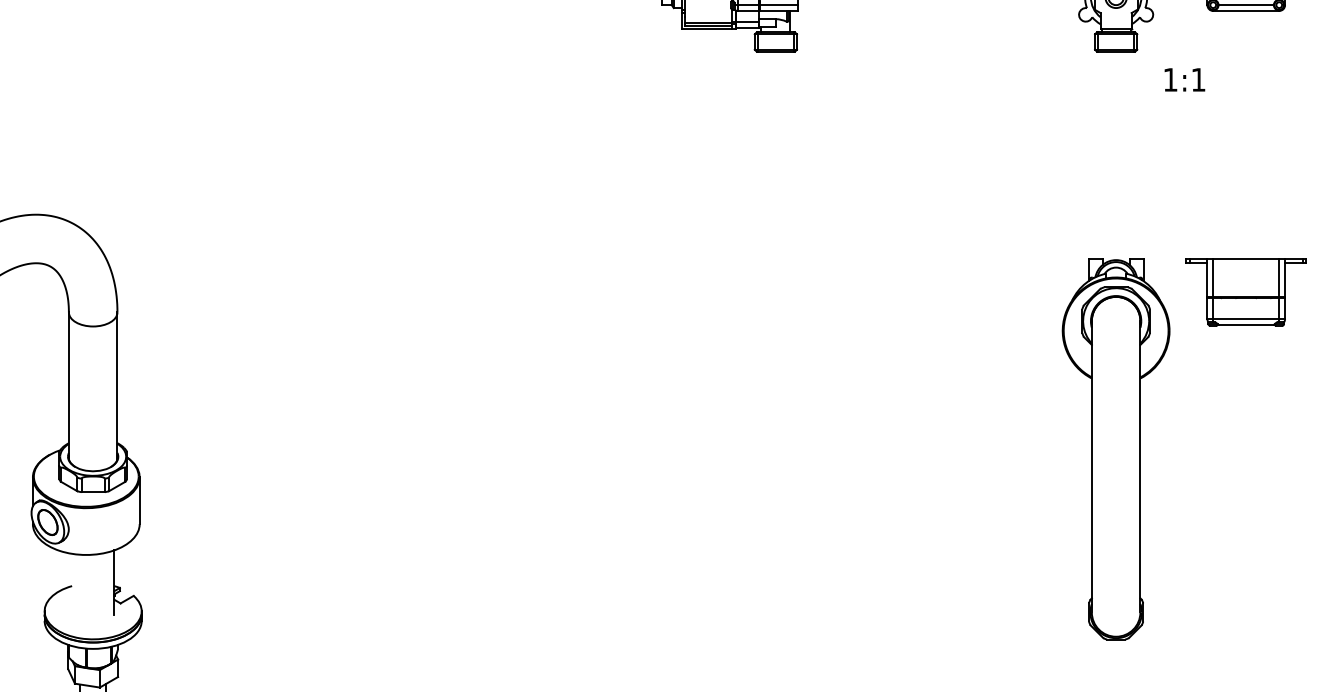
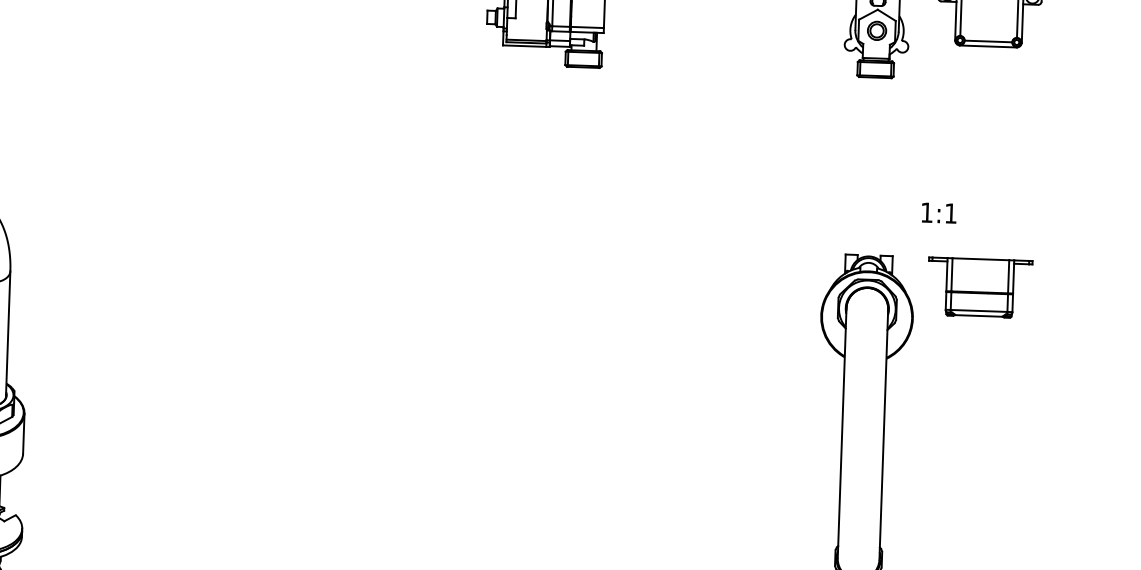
text: (1184, 79) -> (938, 212), moved

